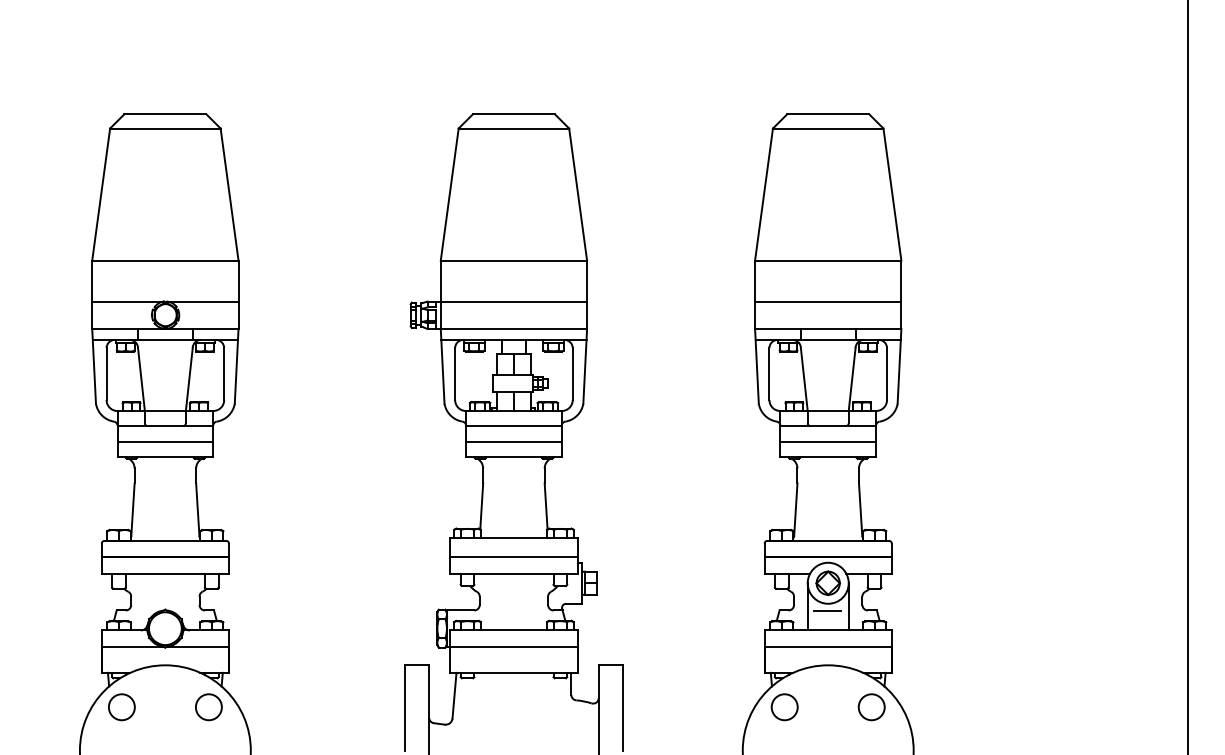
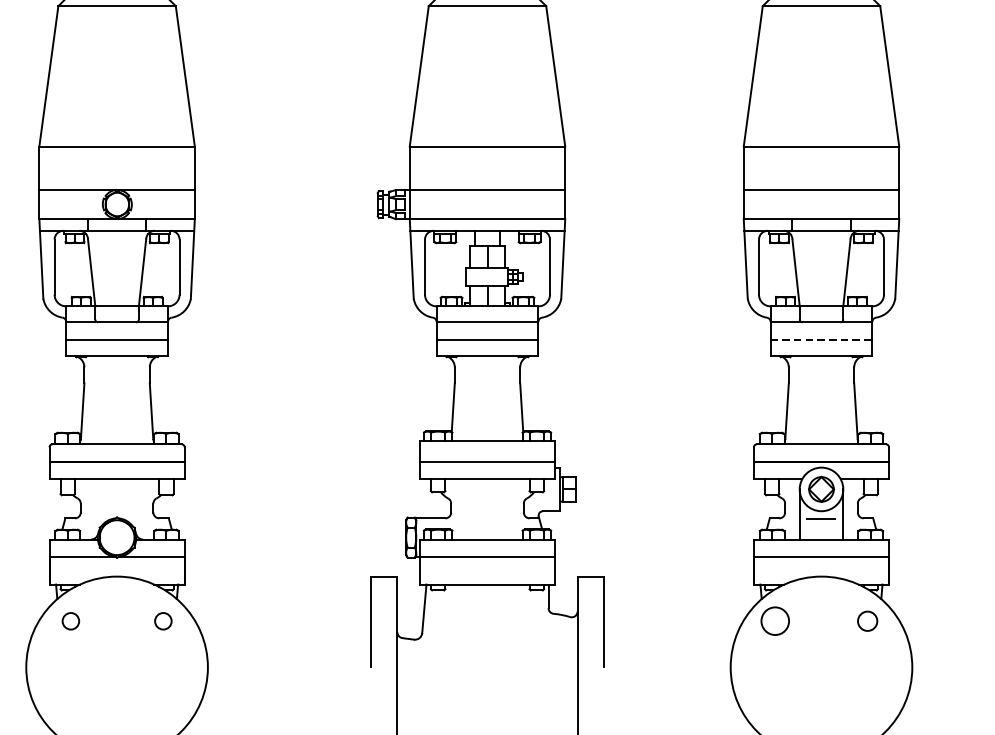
line: (828, 442) -> (821, 339), solid -> dashed
circle: (121, 707) -> (70, 621), size x0.6
circle: (208, 707) -> (162, 621), size x0.6
circle: (871, 707) -> (867, 621), size x0.7

